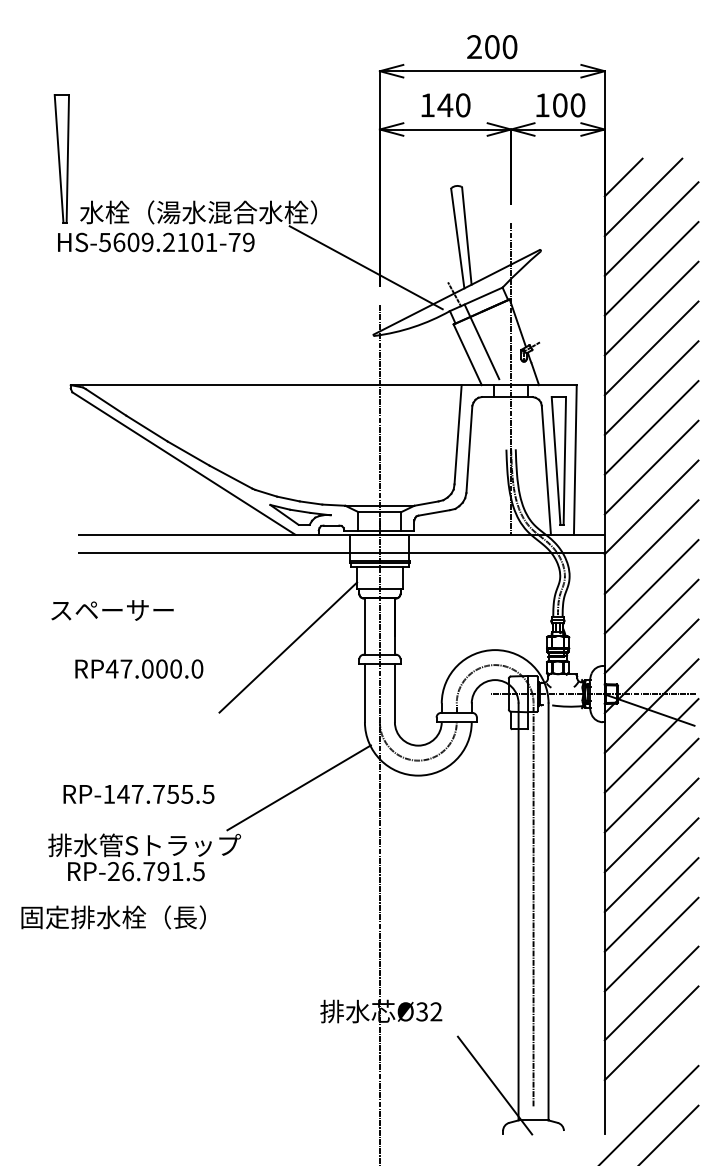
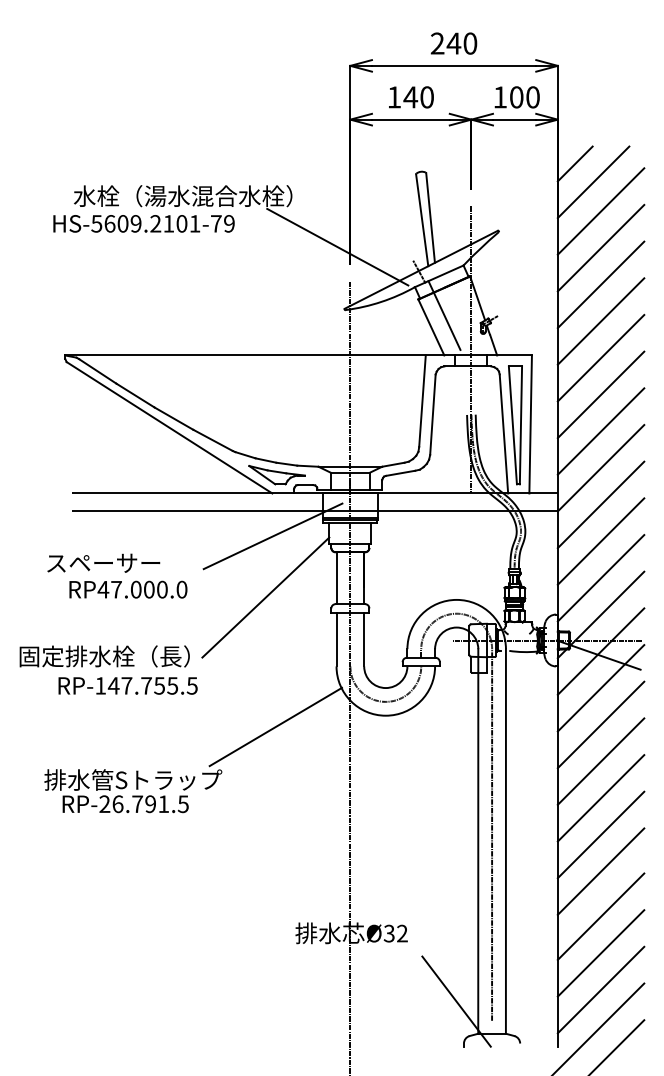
text: (492, 47) -> (454, 44), 200 -> 240
part: (61, 158) -> (56, 146), removed
line: (295, 580) -> (272, 535), added
text: (139, 668) -> (128, 589), moved
text: (138, 794) -> (127, 686), moved
text: (113, 917) -> (104, 656), moved
line: (651, 1072) -> (600, 989), added

